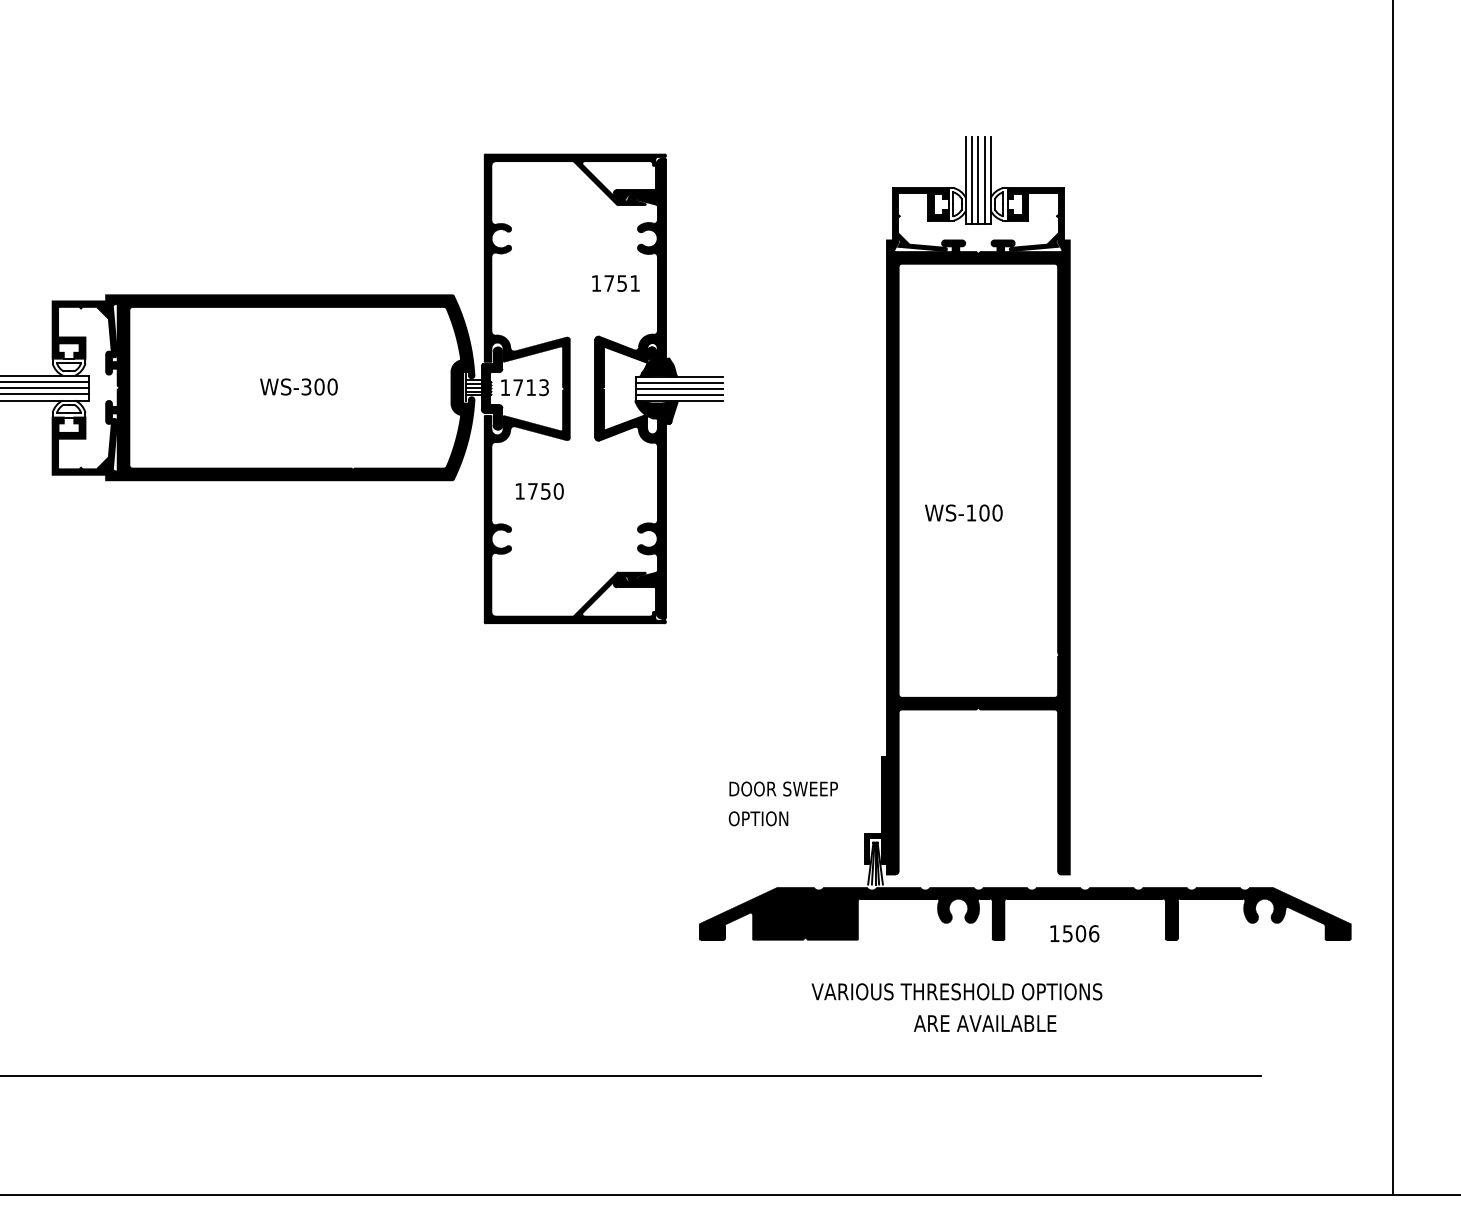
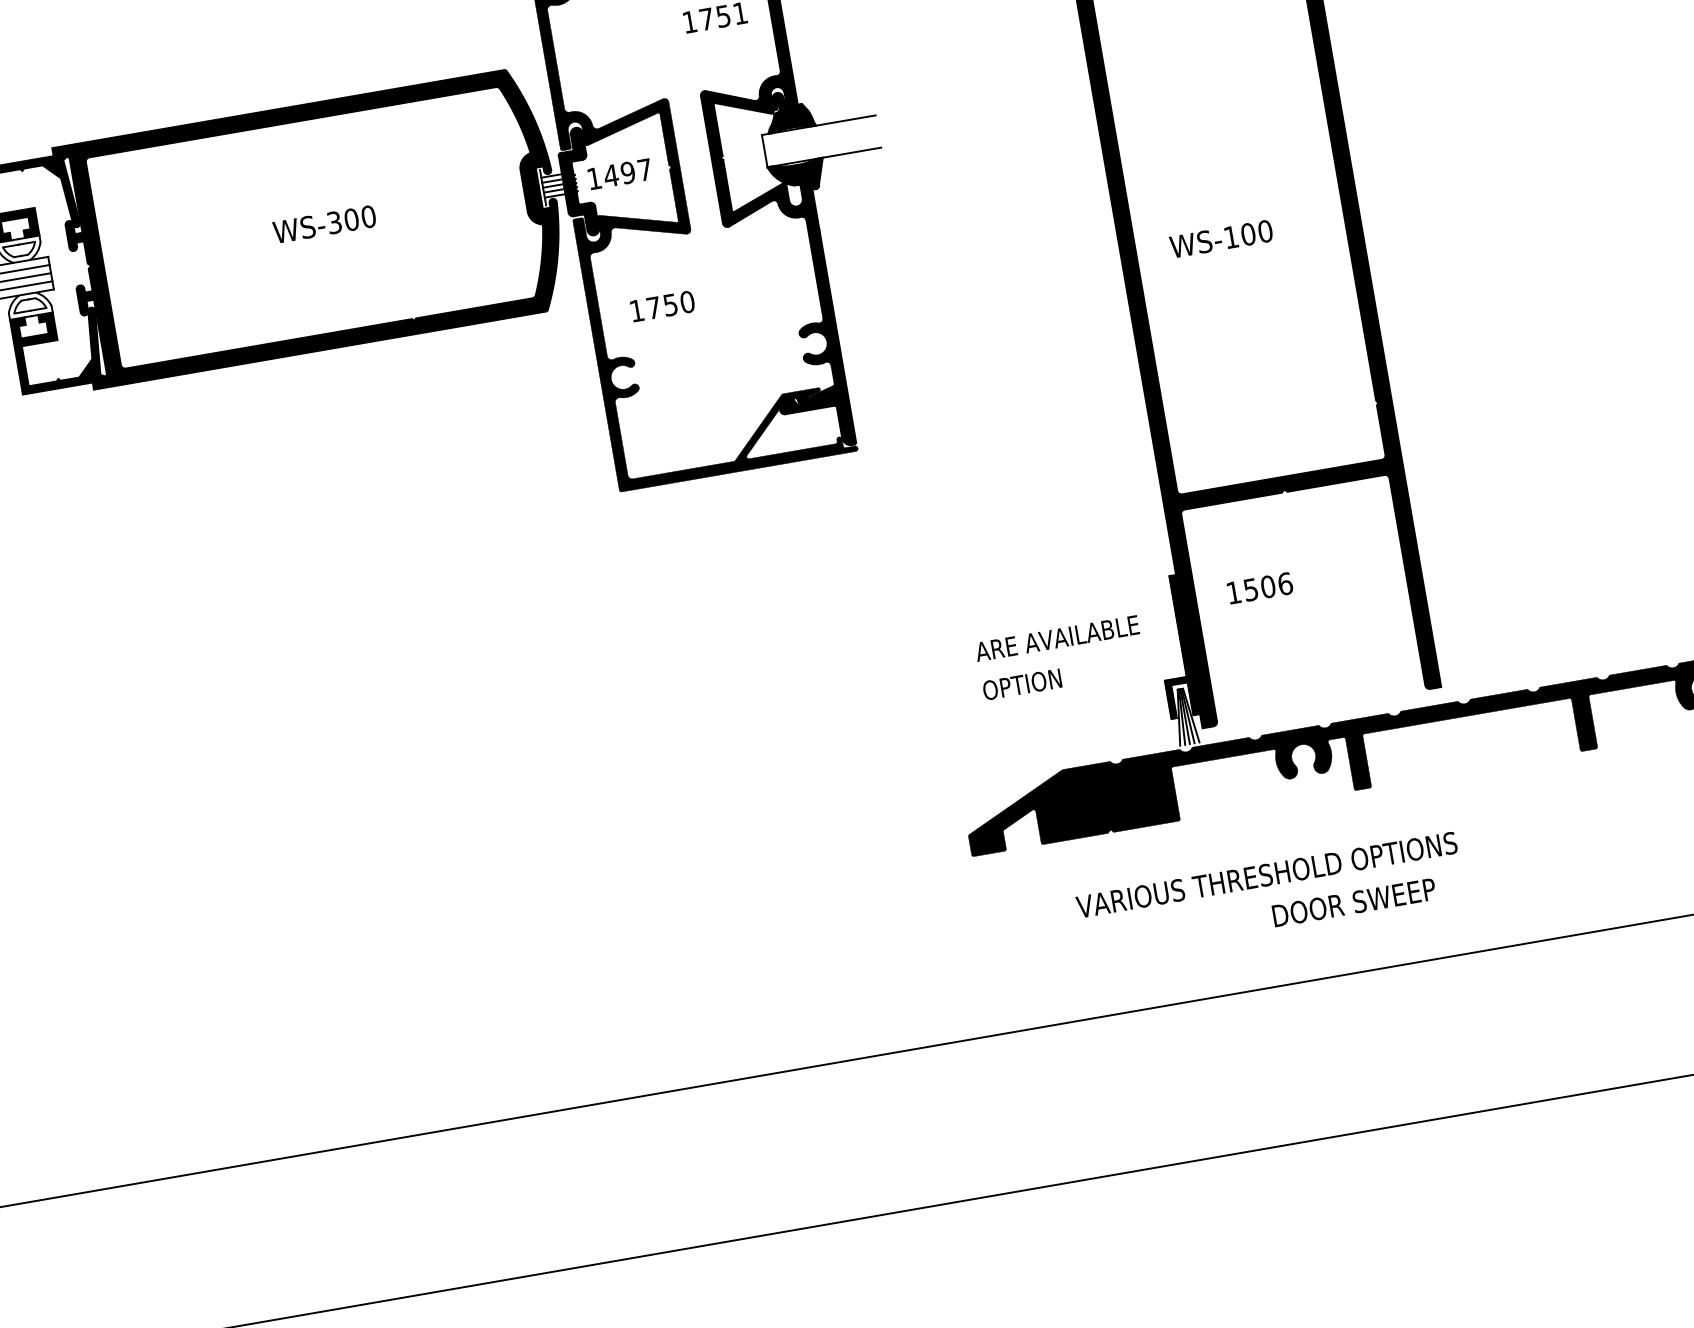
line: (678, 382) -> (819, 132), removed
text: (530, 387) -> (627, 172), 1713 -> 1497
line: (678, 389) -> (820, 142), removed
line: (678, 395) -> (822, 149), removed
text: (790, 788) -> (1057, 637), DOOR SWEEP -> ARE AVAILABLE
text: (1074, 933) -> (1259, 588), moved
text: (956, 991) -> (1266, 874), moved
text: (985, 1023) -> (1364, 900), ARE AVAILABLE -> DOOR SWEEP

